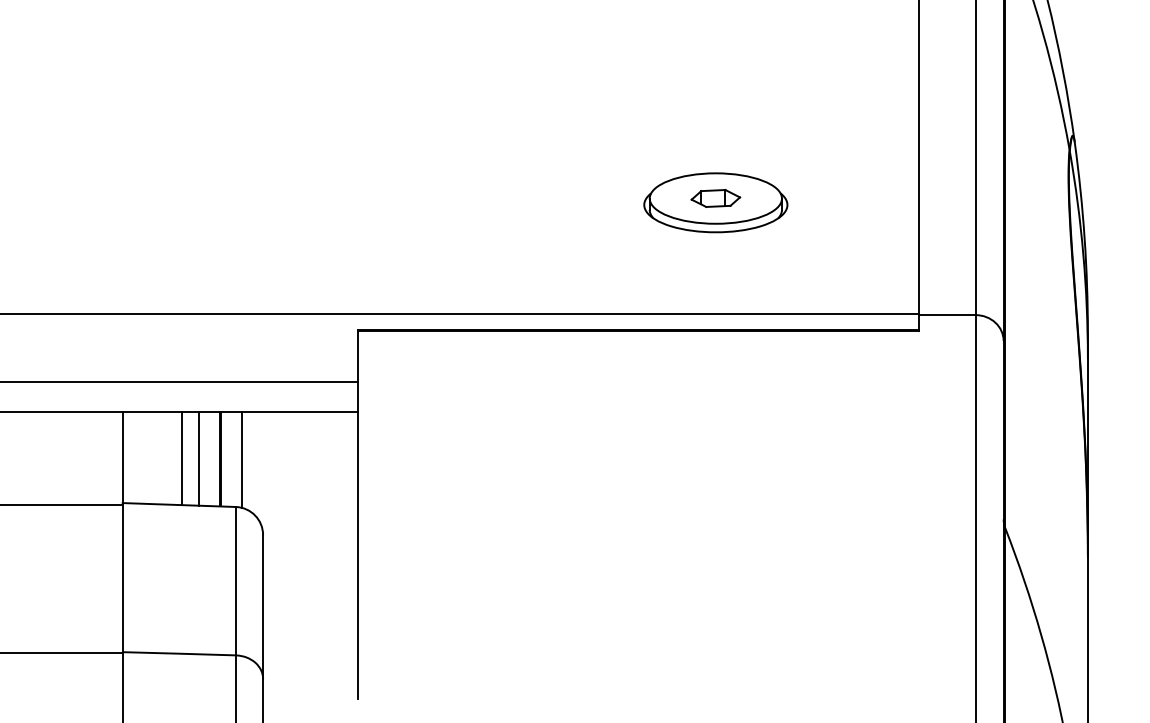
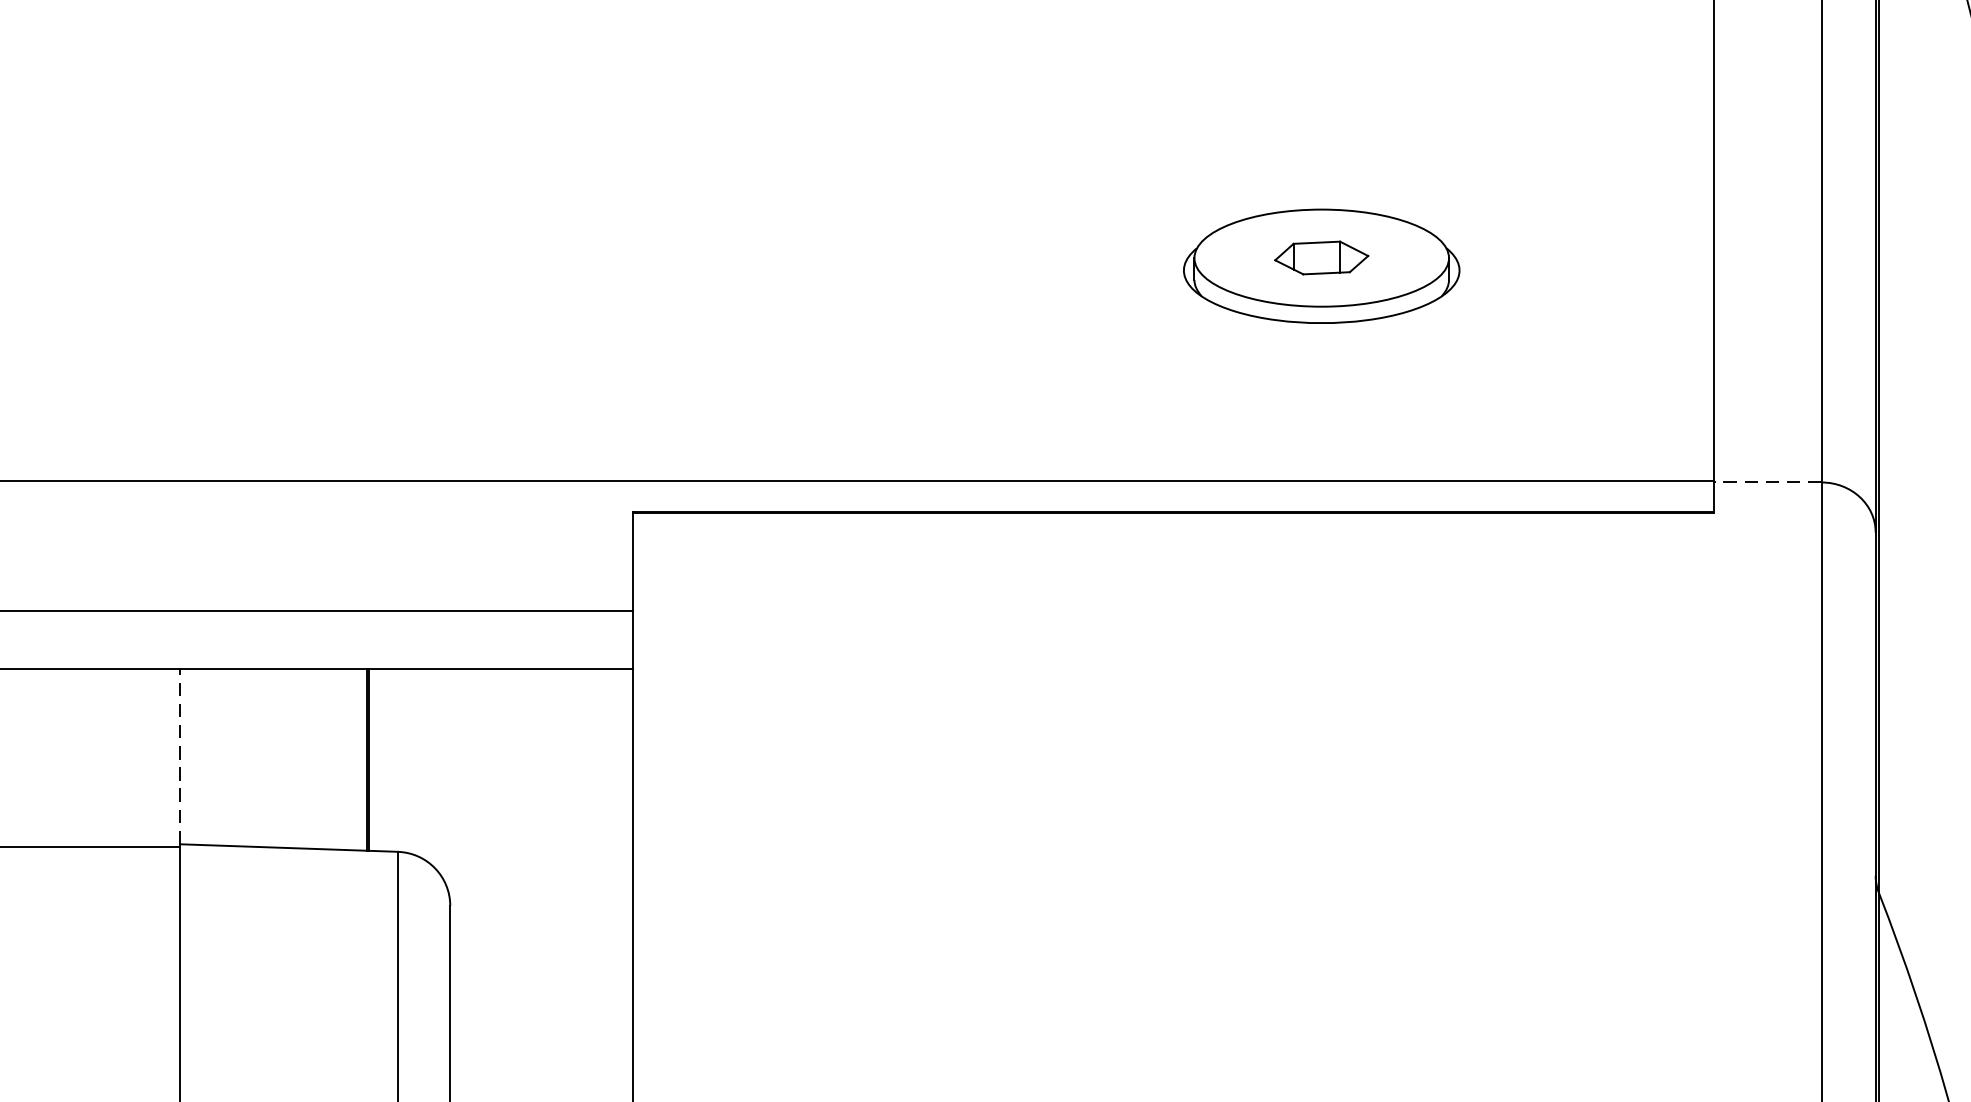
line: (947, 315) -> (1767, 483), solid -> dashed
line: (122, 457) -> (179, 756), solid -> dashed
line: (182, 458) -> (295, 758), removed
line: (198, 458) -> (325, 758), removed
line: (241, 459) -> (408, 760), removed

